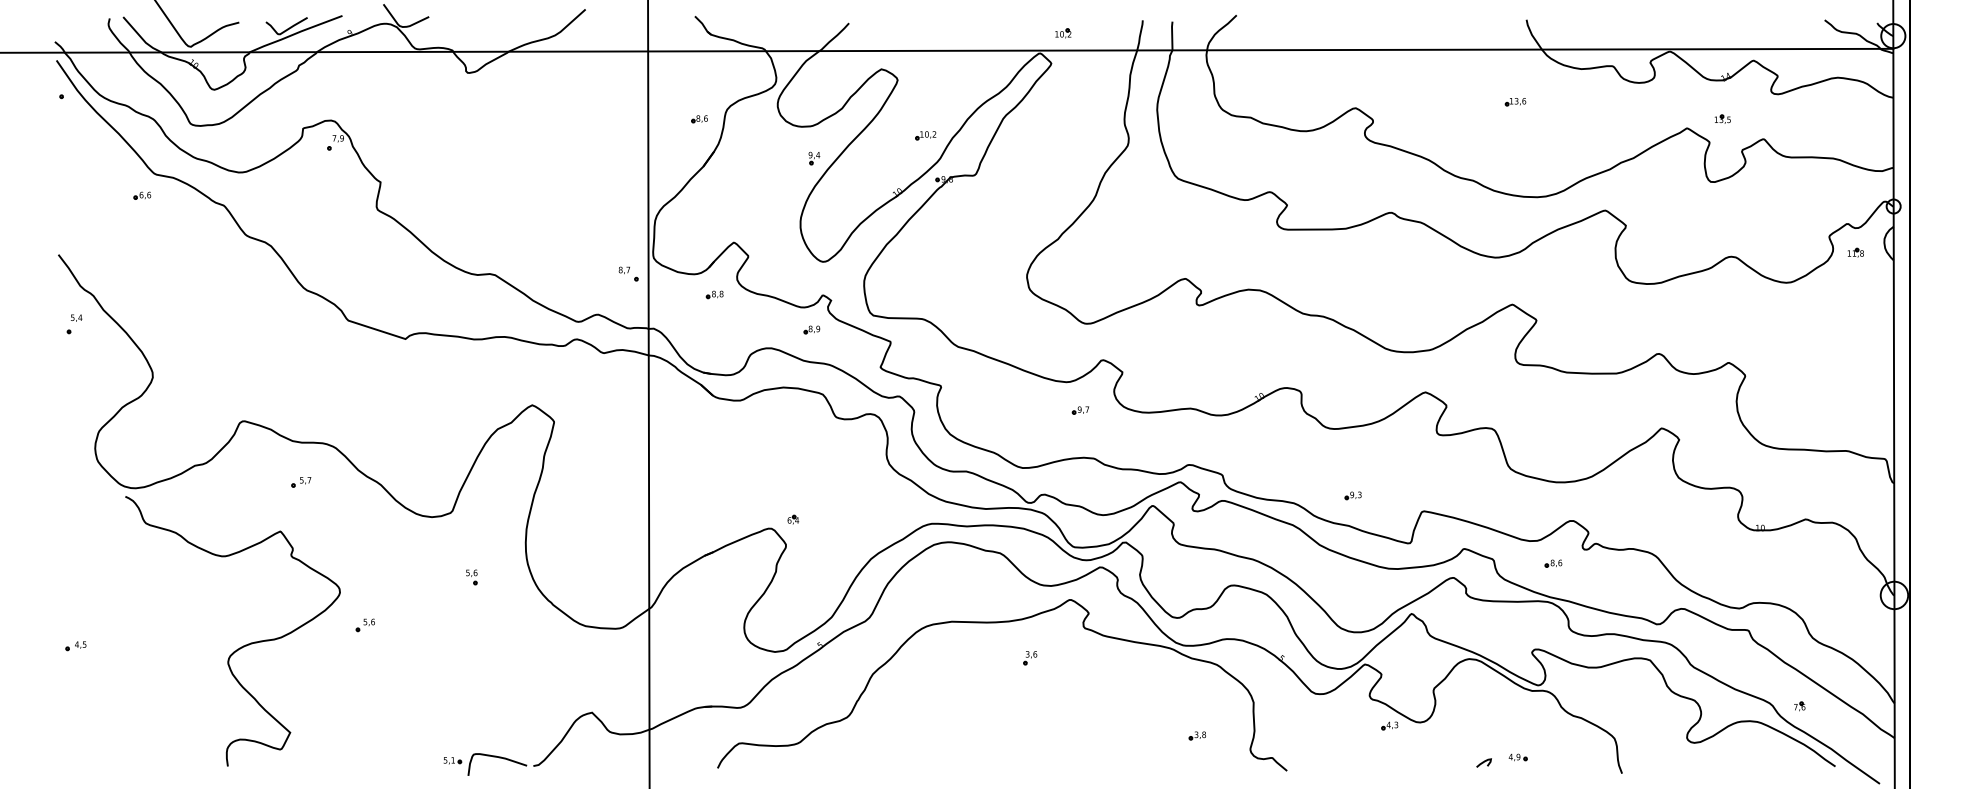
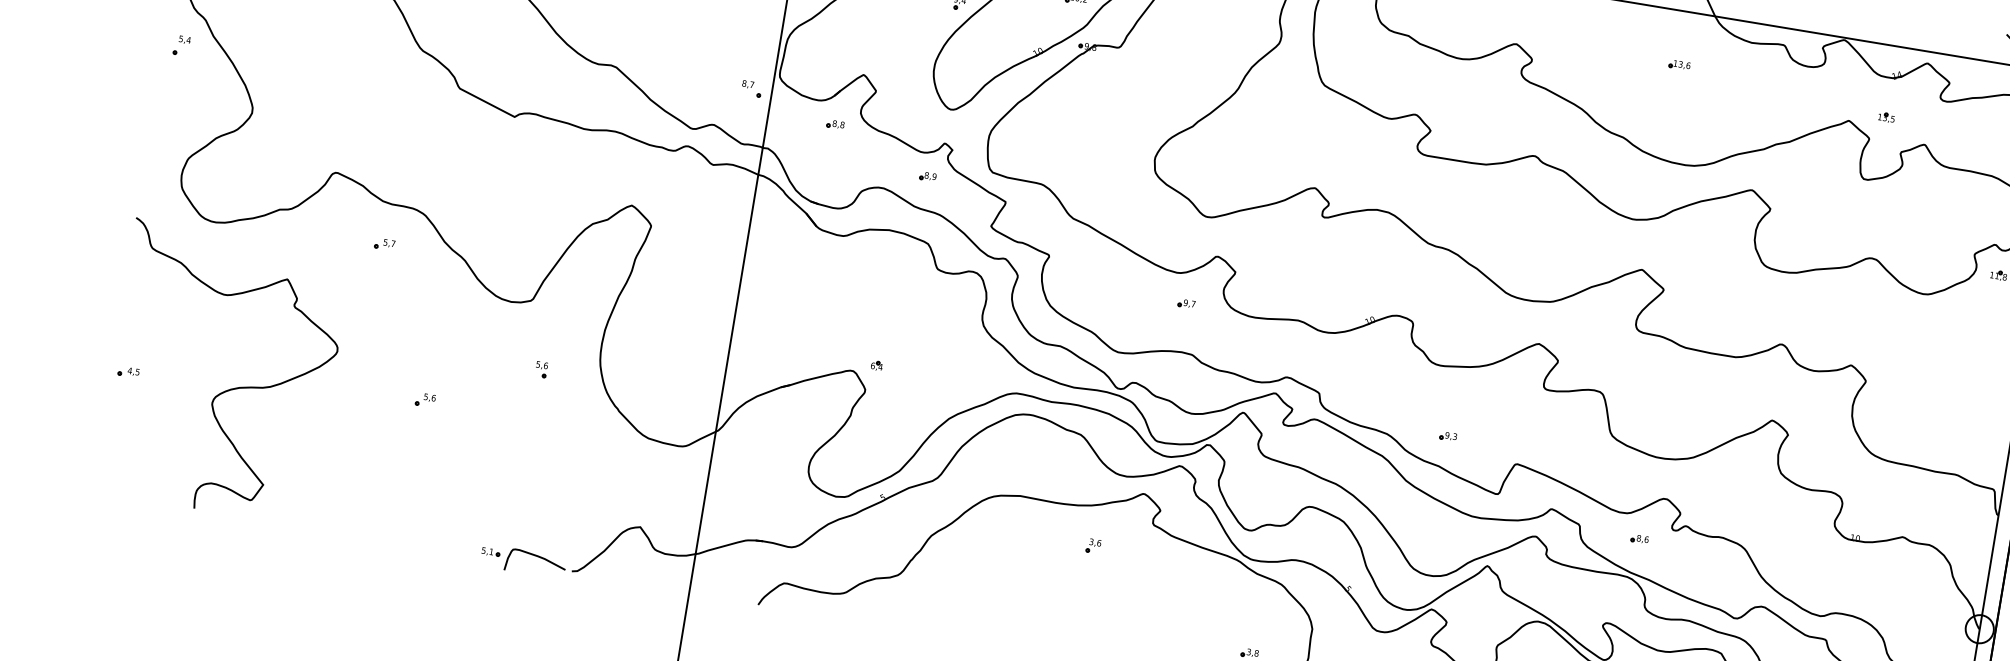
curve: (239, 647) -> (226, 389), moved

